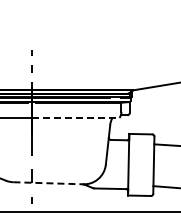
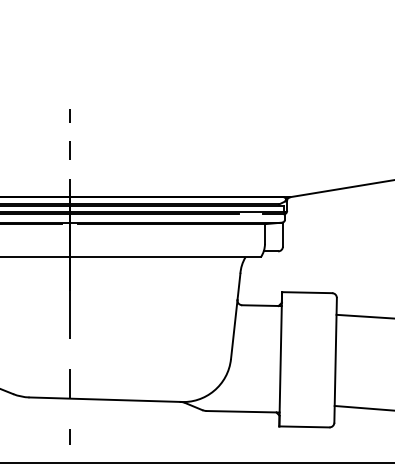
line: (75, 118) -> (164, 258), dashed -> solid
line: (48, 183) -> (105, 400), dashed -> solid

